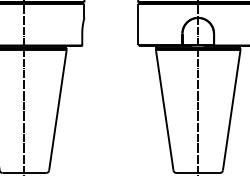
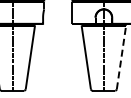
line: (231, 107) -> (121, 56), solid -> dashed

